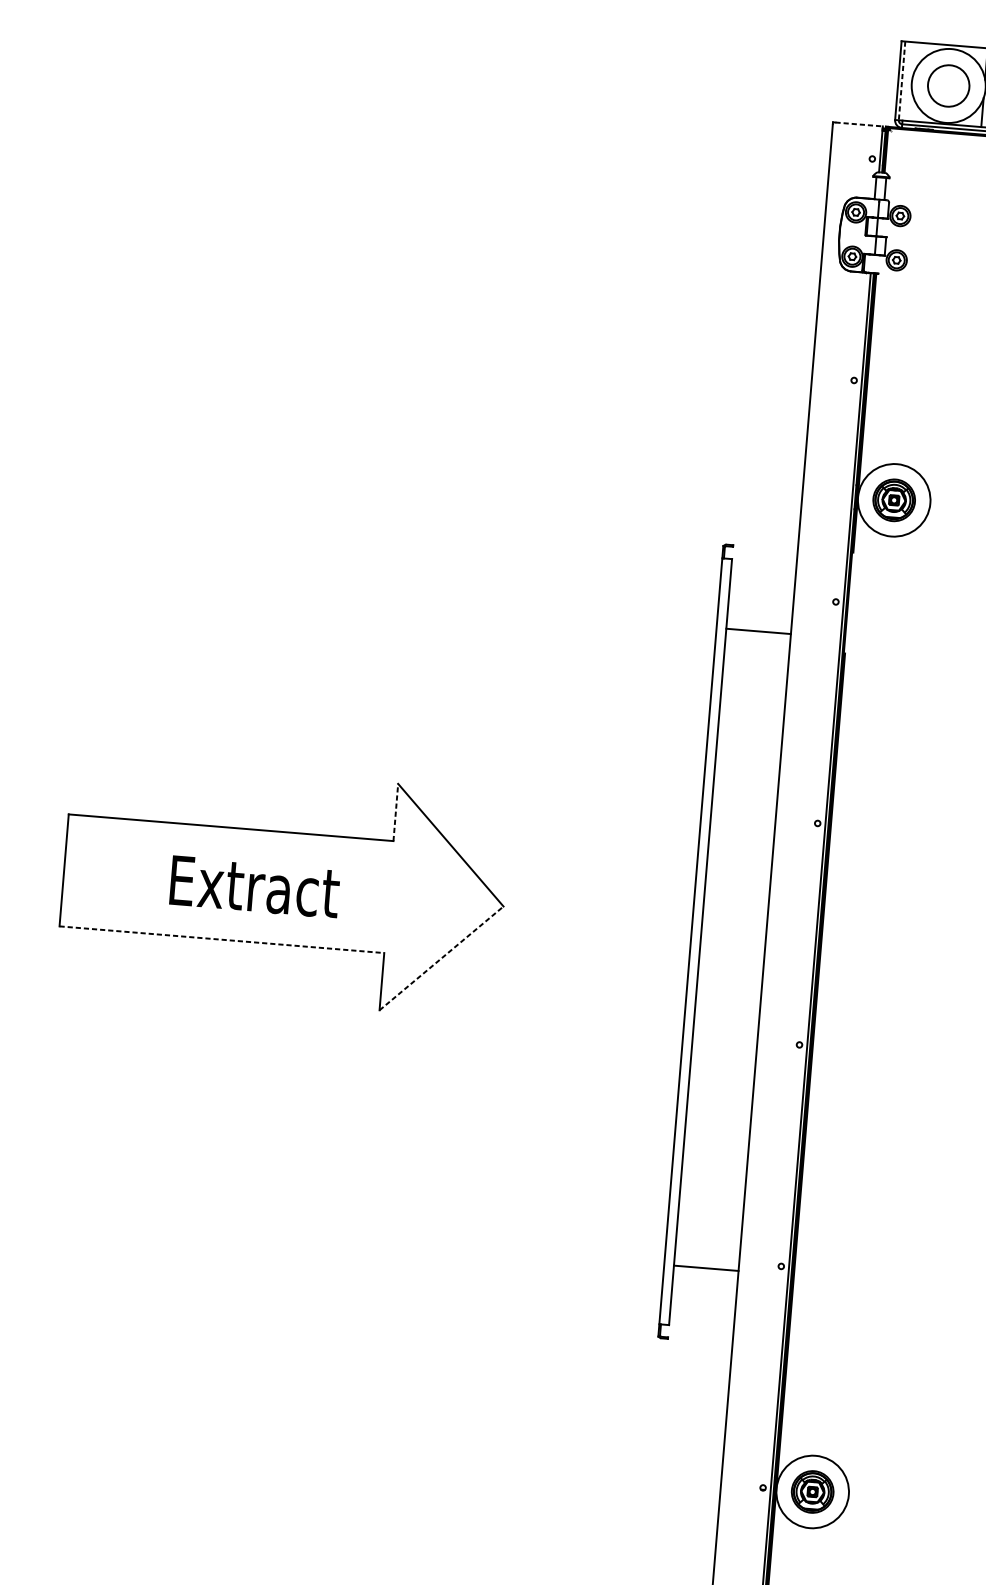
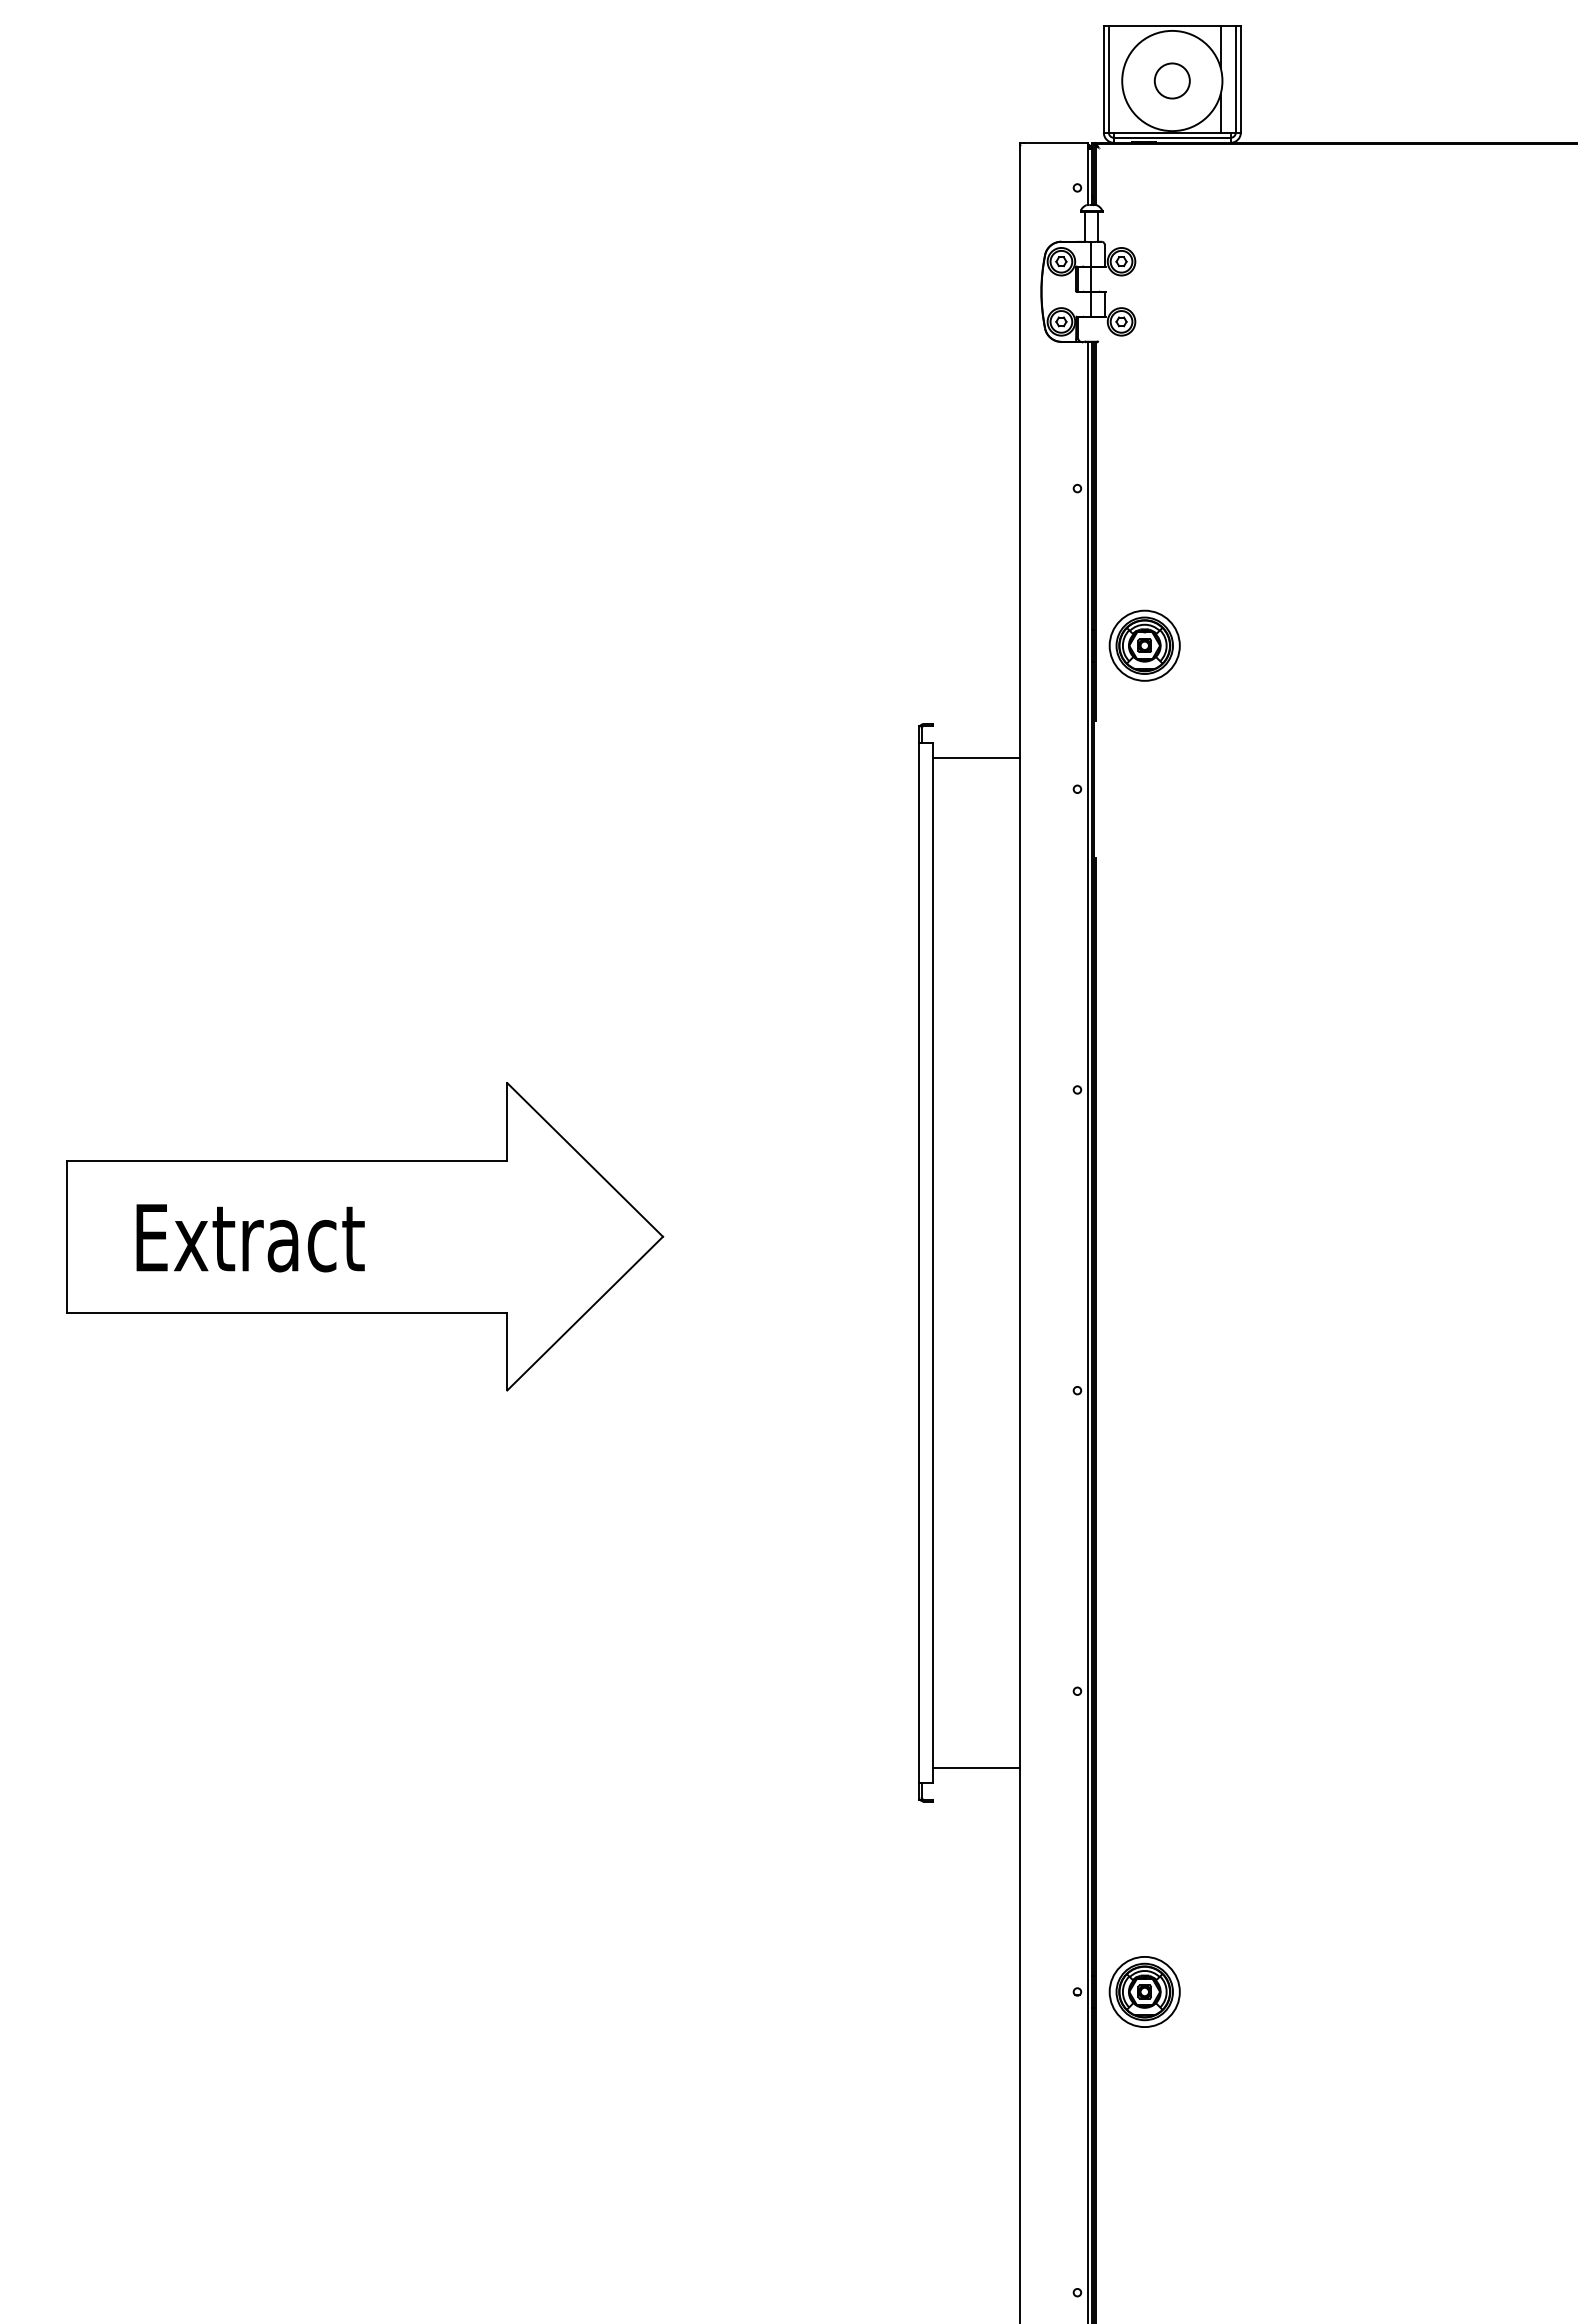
line: (901, 81) -> (1108, 79), dashed -> solid
circle: (948, 85) -> (1171, 80), size x0.62
line: (859, 124) -> (1056, 142), dashed -> solid
circle: (894, 500) -> (1144, 645), size x0.71
line: (758, 631) -> (976, 757), moved
line: (395, 812) -> (507, 1121), dashed -> solid
text: (254, 887) -> (250, 1238), moved
line: (222, 939) -> (287, 1312), dashed -> solid
line: (441, 958) -> (585, 1313), dashed -> solid
line: (706, 1268) -> (976, 1768), moved
circle: (812, 1491) -> (1144, 1991), size x0.71

